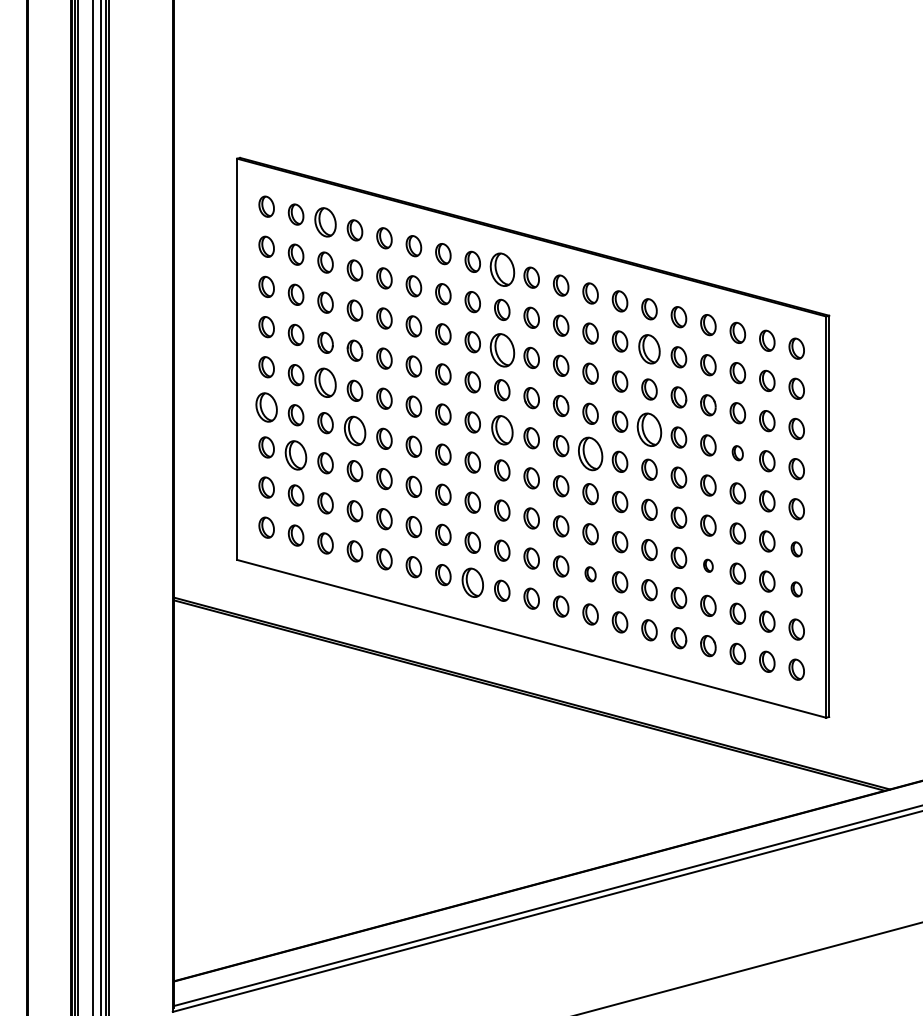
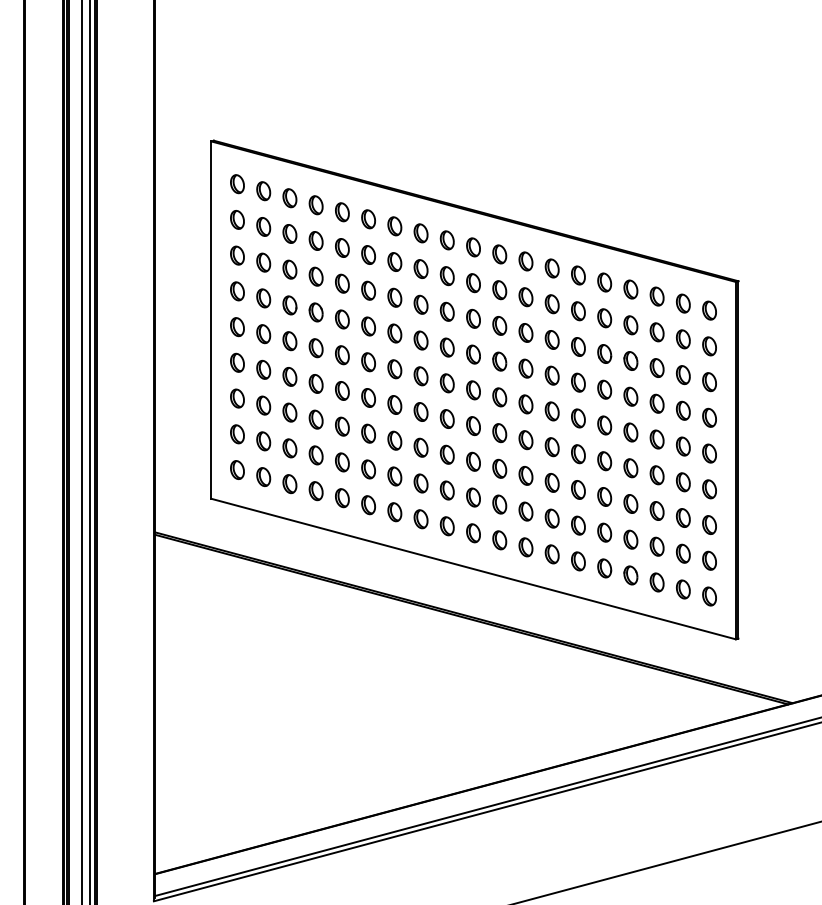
part: (325, 222) -> (289, 198), size x0.71
part: (501, 269) -> (446, 240), size x0.62
part: (501, 349) -> (446, 311), size x0.62
part: (649, 349) -> (578, 311), size x0.71
part: (325, 383) -> (289, 341), size x0.71
part: (266, 406) -> (237, 362), size x0.71
part: (649, 429) -> (578, 382), size x0.62
part: (354, 430) -> (315, 383), size x0.71
part: (501, 430) -> (446, 383), size x0.71
part: (737, 452) -> (656, 403), size x1.43
part: (590, 454) -> (525, 404), size x0.62
part: (295, 455) -> (263, 405), size x0.71
part: (796, 549) -> (709, 489), size x1.43
part: (707, 565) -> (630, 503), size x1.67
part: (590, 574) -> (525, 511), size x1.43
part: (472, 583) -> (420, 519), size x0.71
part: (796, 588) -> (709, 524), size x1.43

